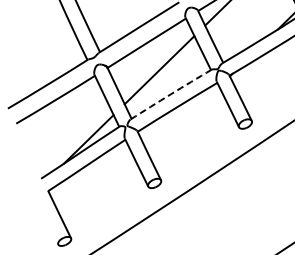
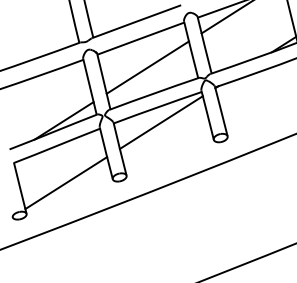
arc: (170, 94) -> (153, 93), dashed -> solid
line: (183, 121) -> (160, 122), added
line: (103, 200) -> (66, 183), added

